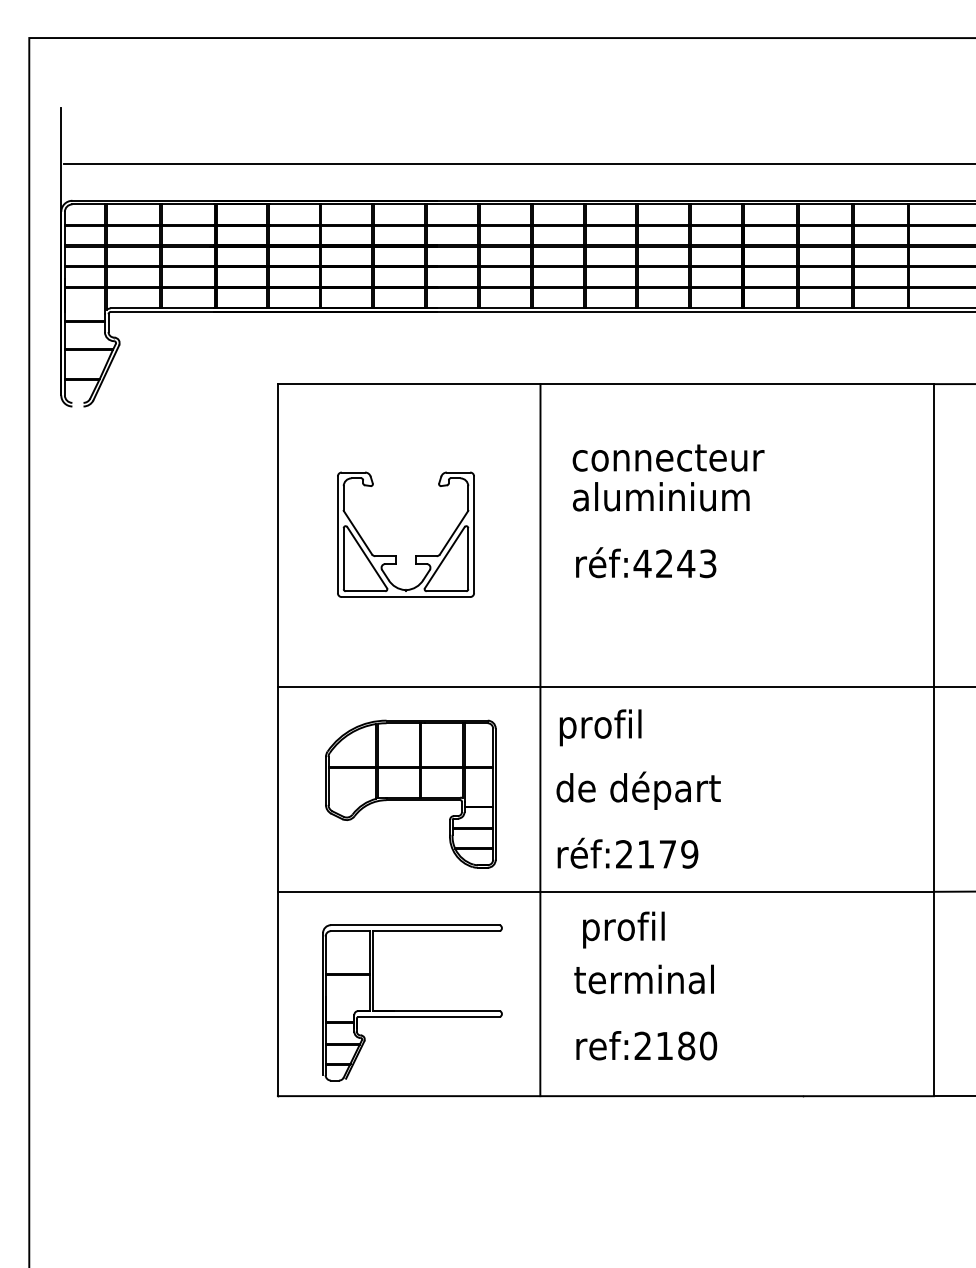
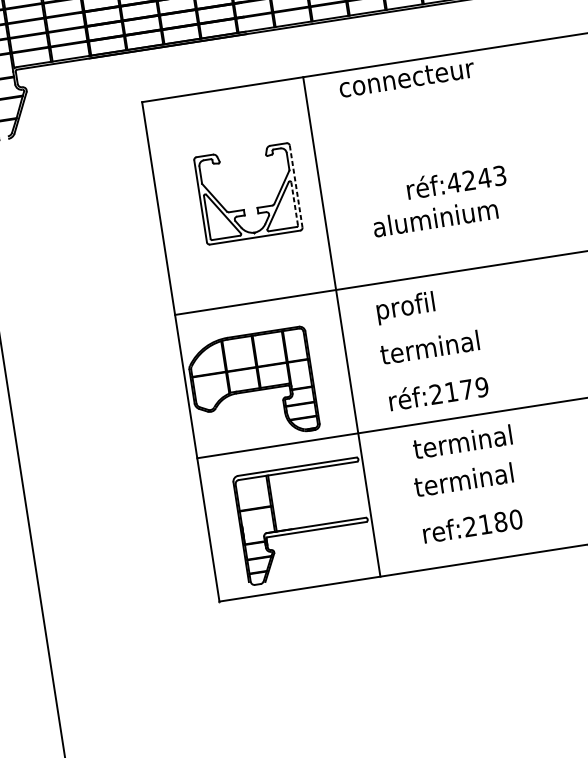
text: (668, 457) -> (406, 77), moved
text: (661, 496) -> (435, 217), moved
line: (474, 535) -> (296, 186), solid -> dashed
line: (468, 558) -> (294, 203), solid -> dashed
text: (646, 562) -> (456, 181), moved
line: (540, 740) -> (341, 327), moved
text: (637, 790) -> (438, 348), de départ -> terminal
part: (410, 793) -> (252, 386), moved
text: (650, 929) -> (462, 444), profil -> terminal

